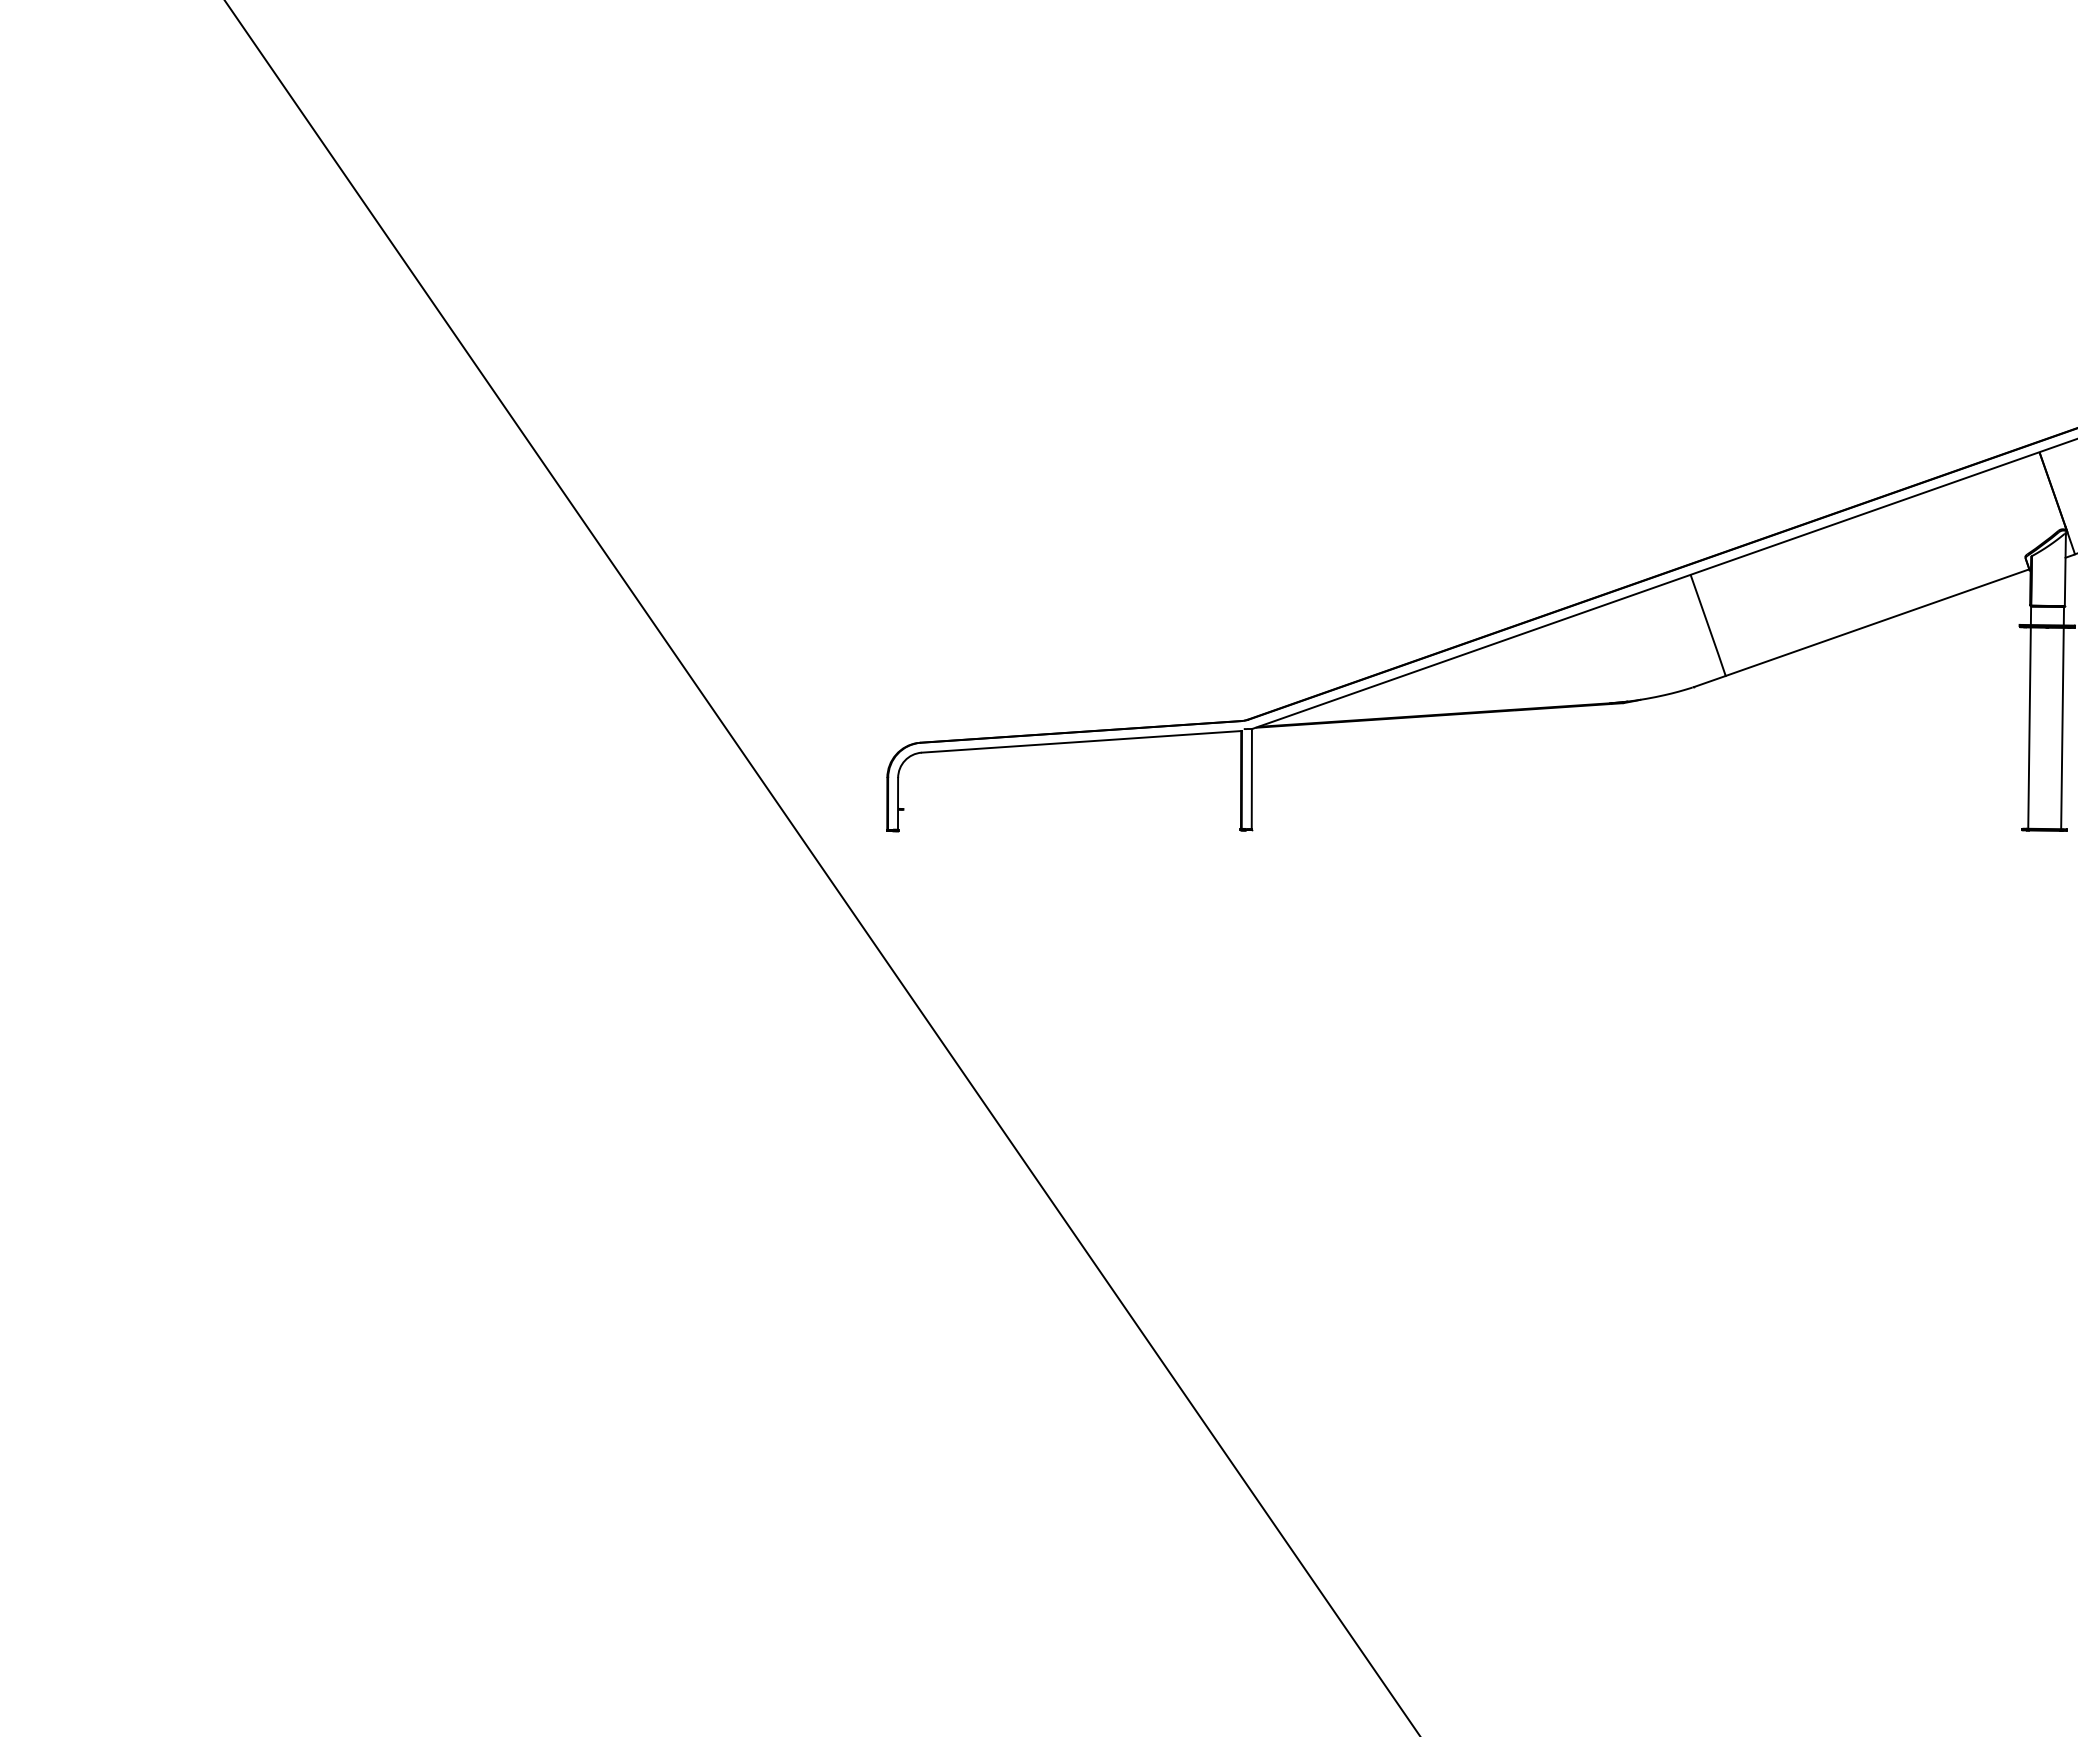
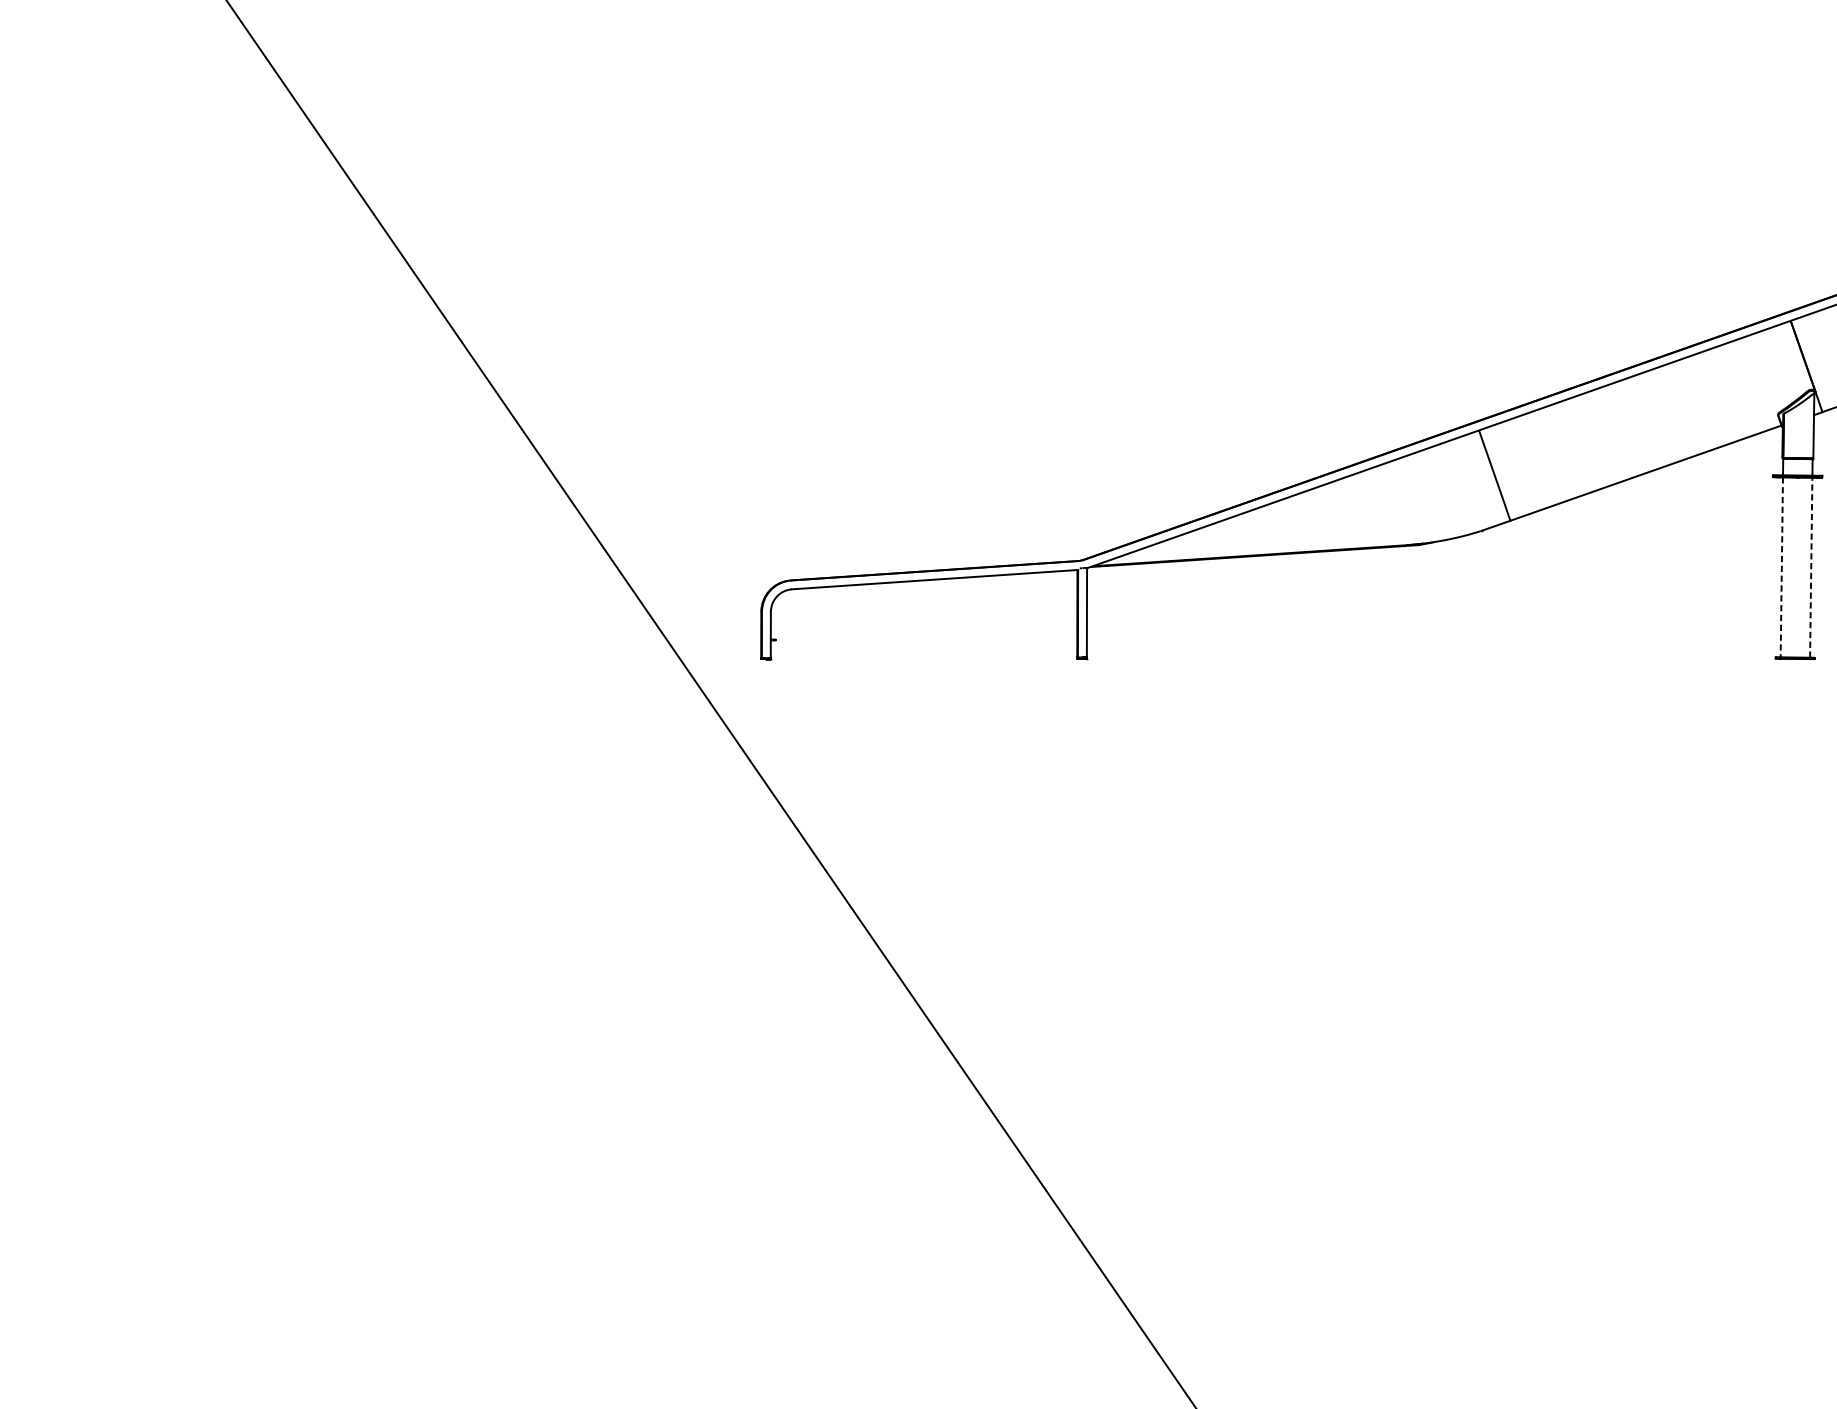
line: (2029, 728) -> (1781, 567), solid -> dashed
line: (2062, 728) -> (1811, 567), solid -> dashed

